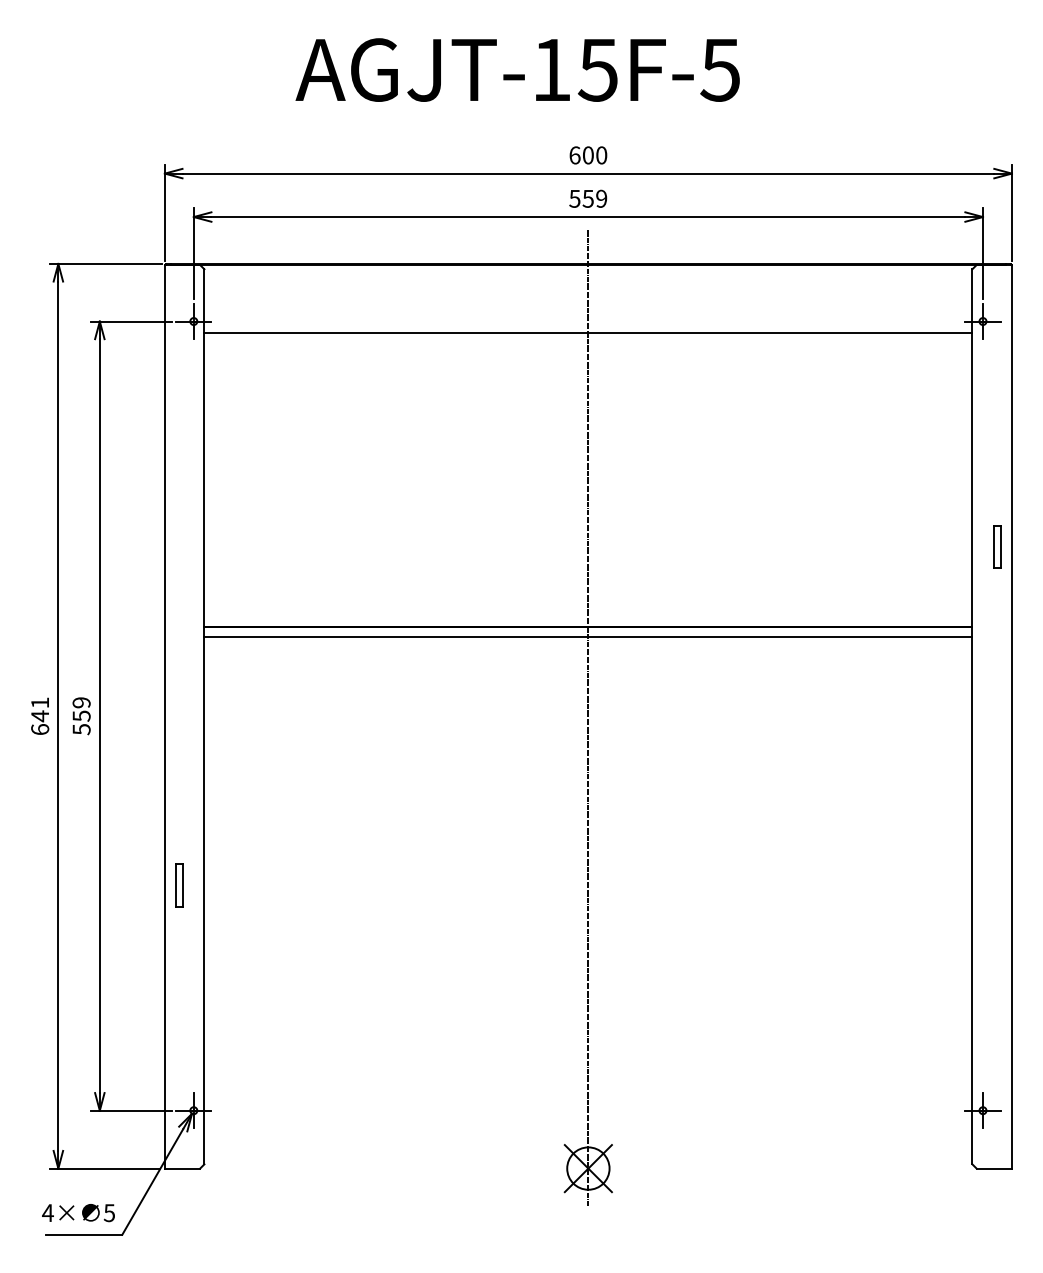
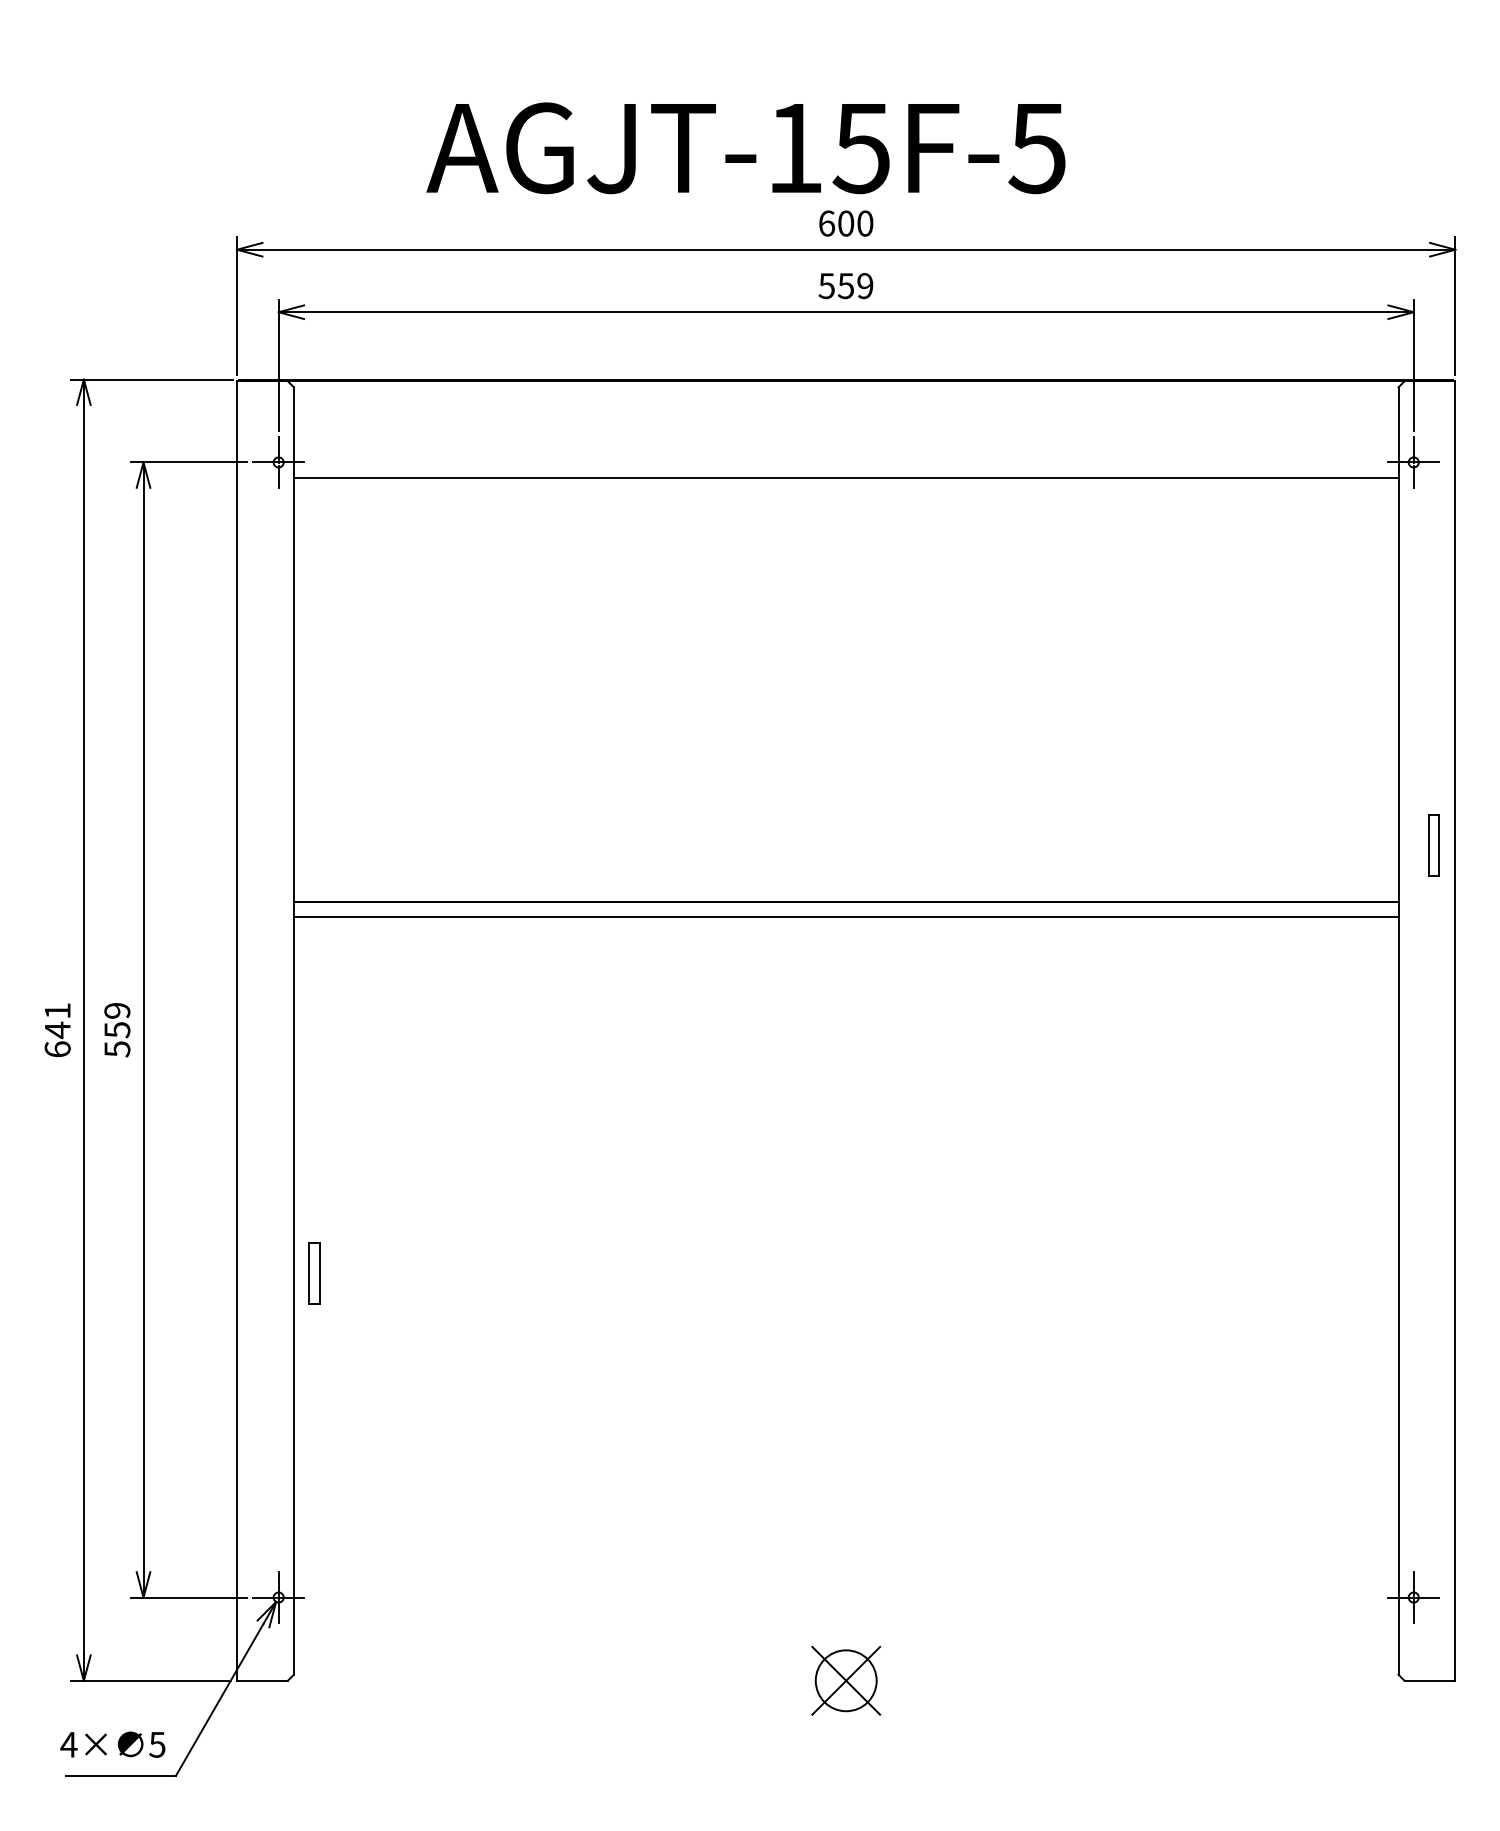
text: (517, 69) -> (745, 147), moved
part: (997, 546) -> (1434, 845), moved
line: (588, 717) -> (846, 1032), removed
part: (179, 885) -> (314, 1273), moved

